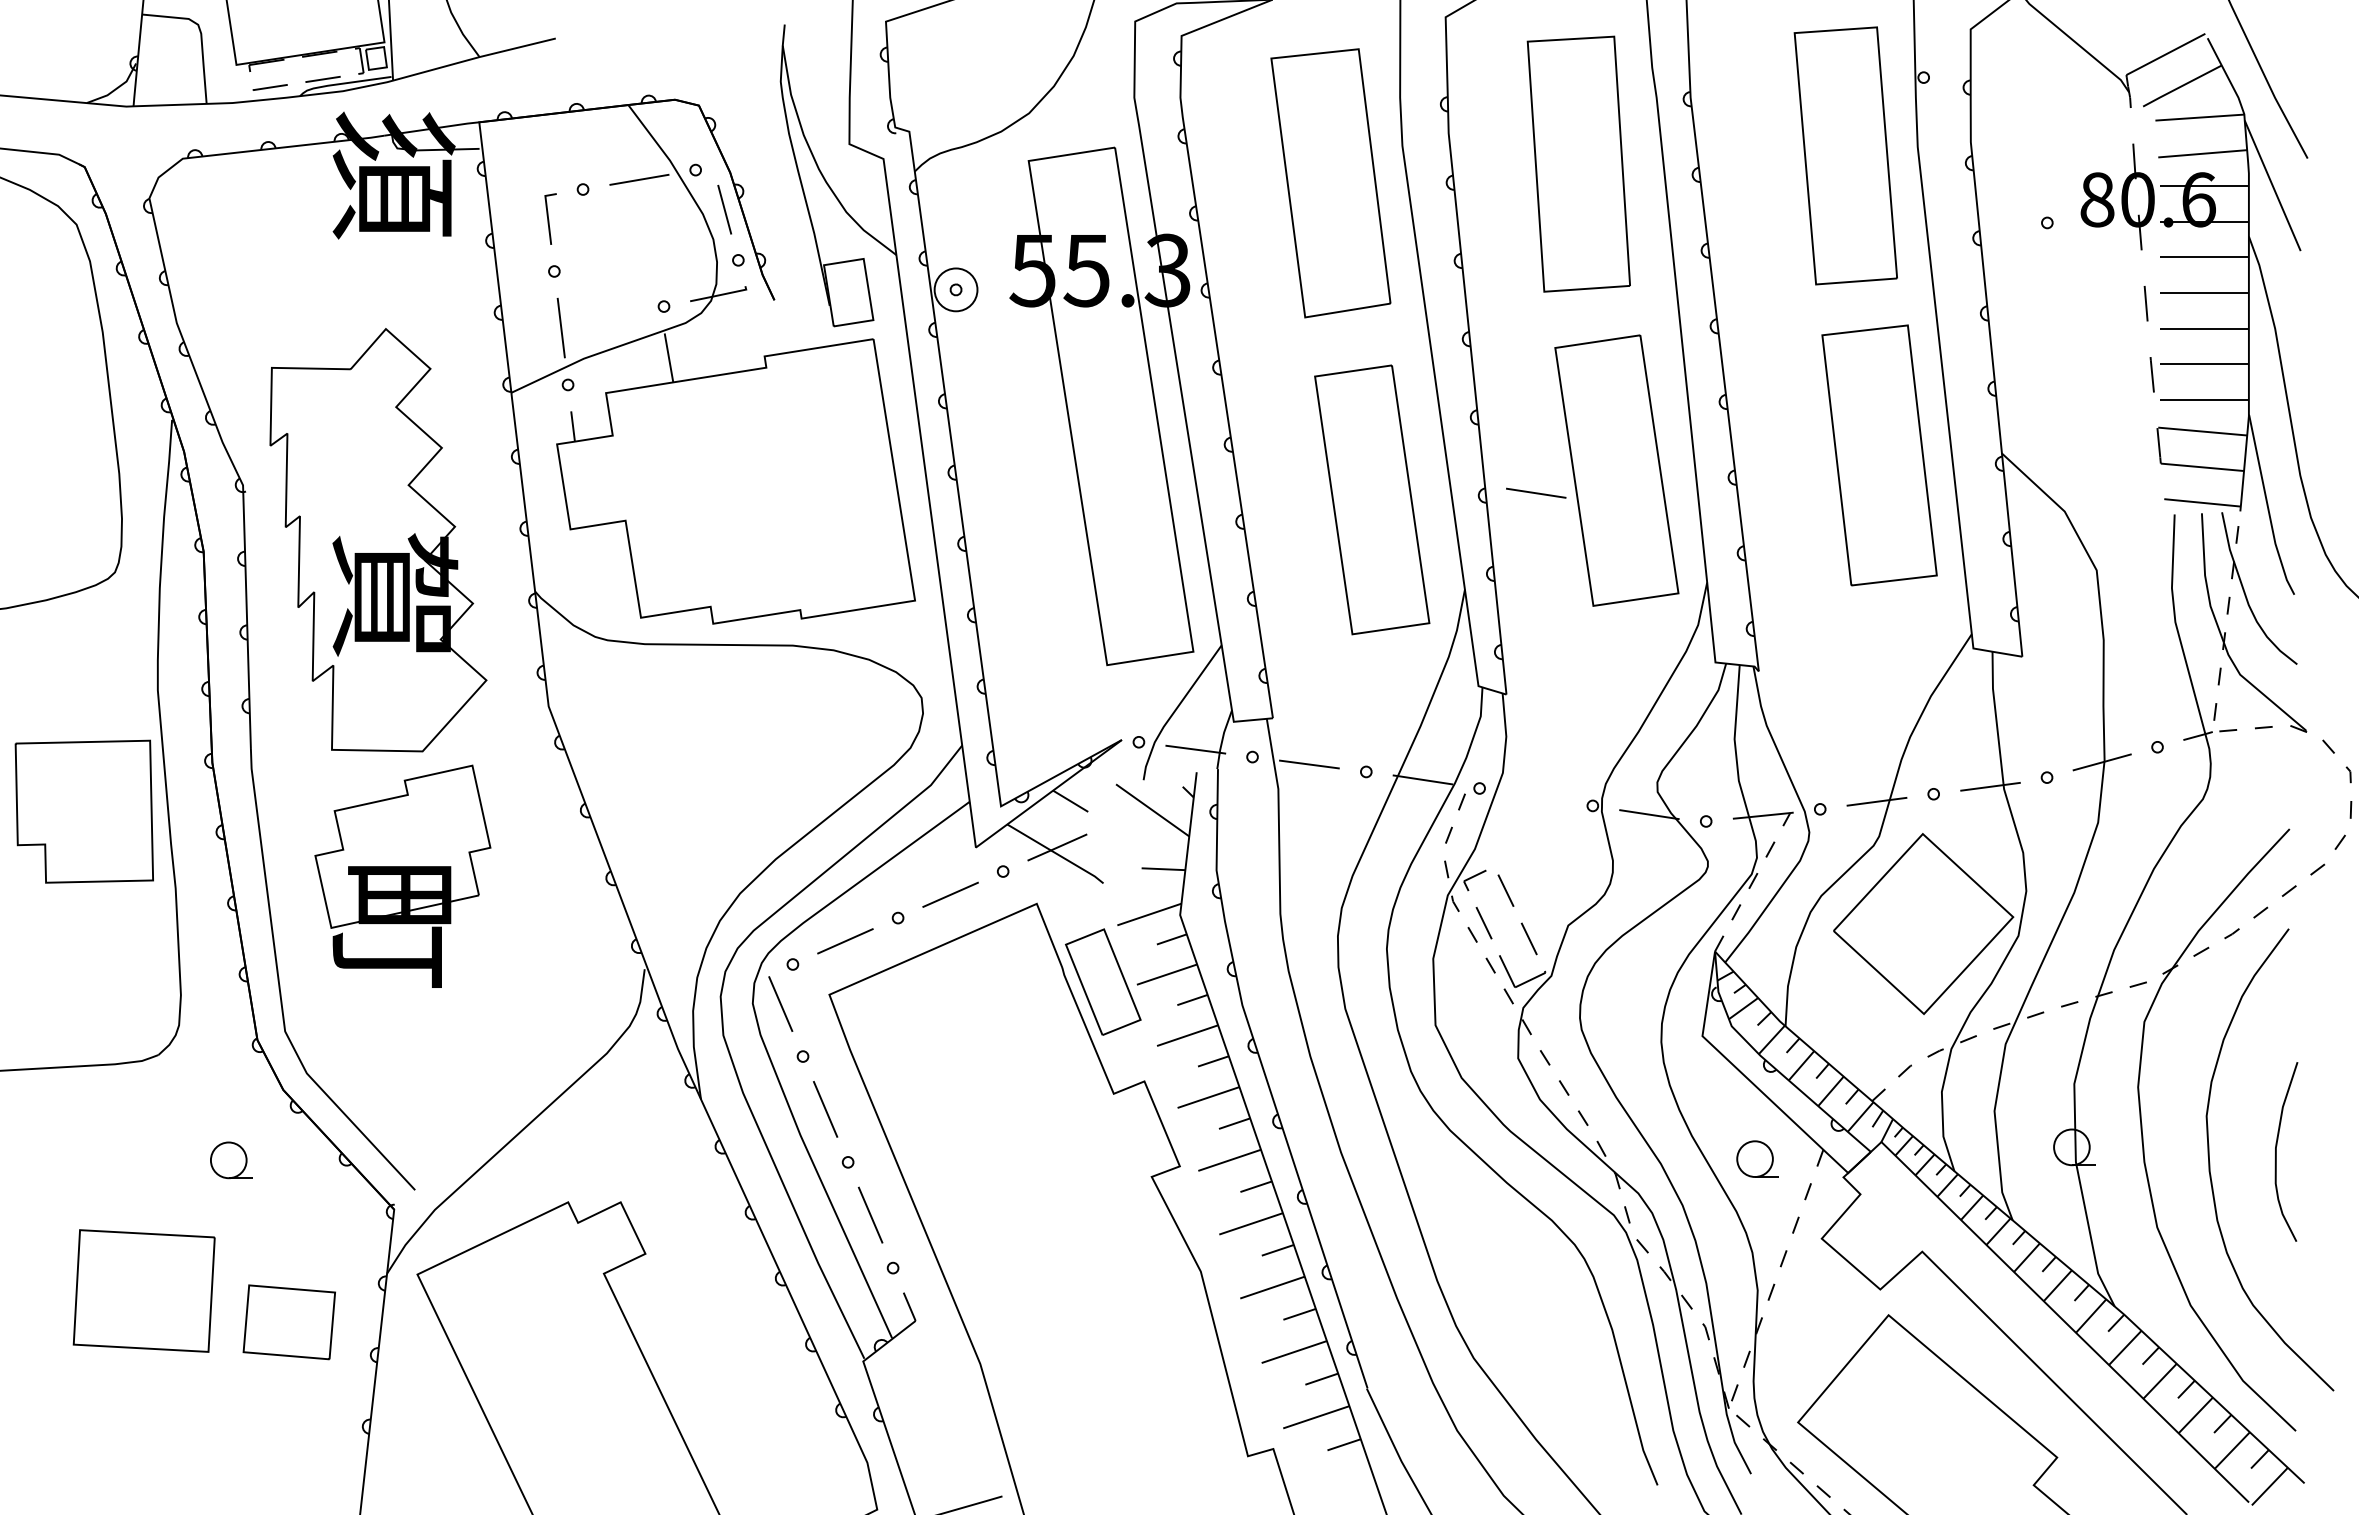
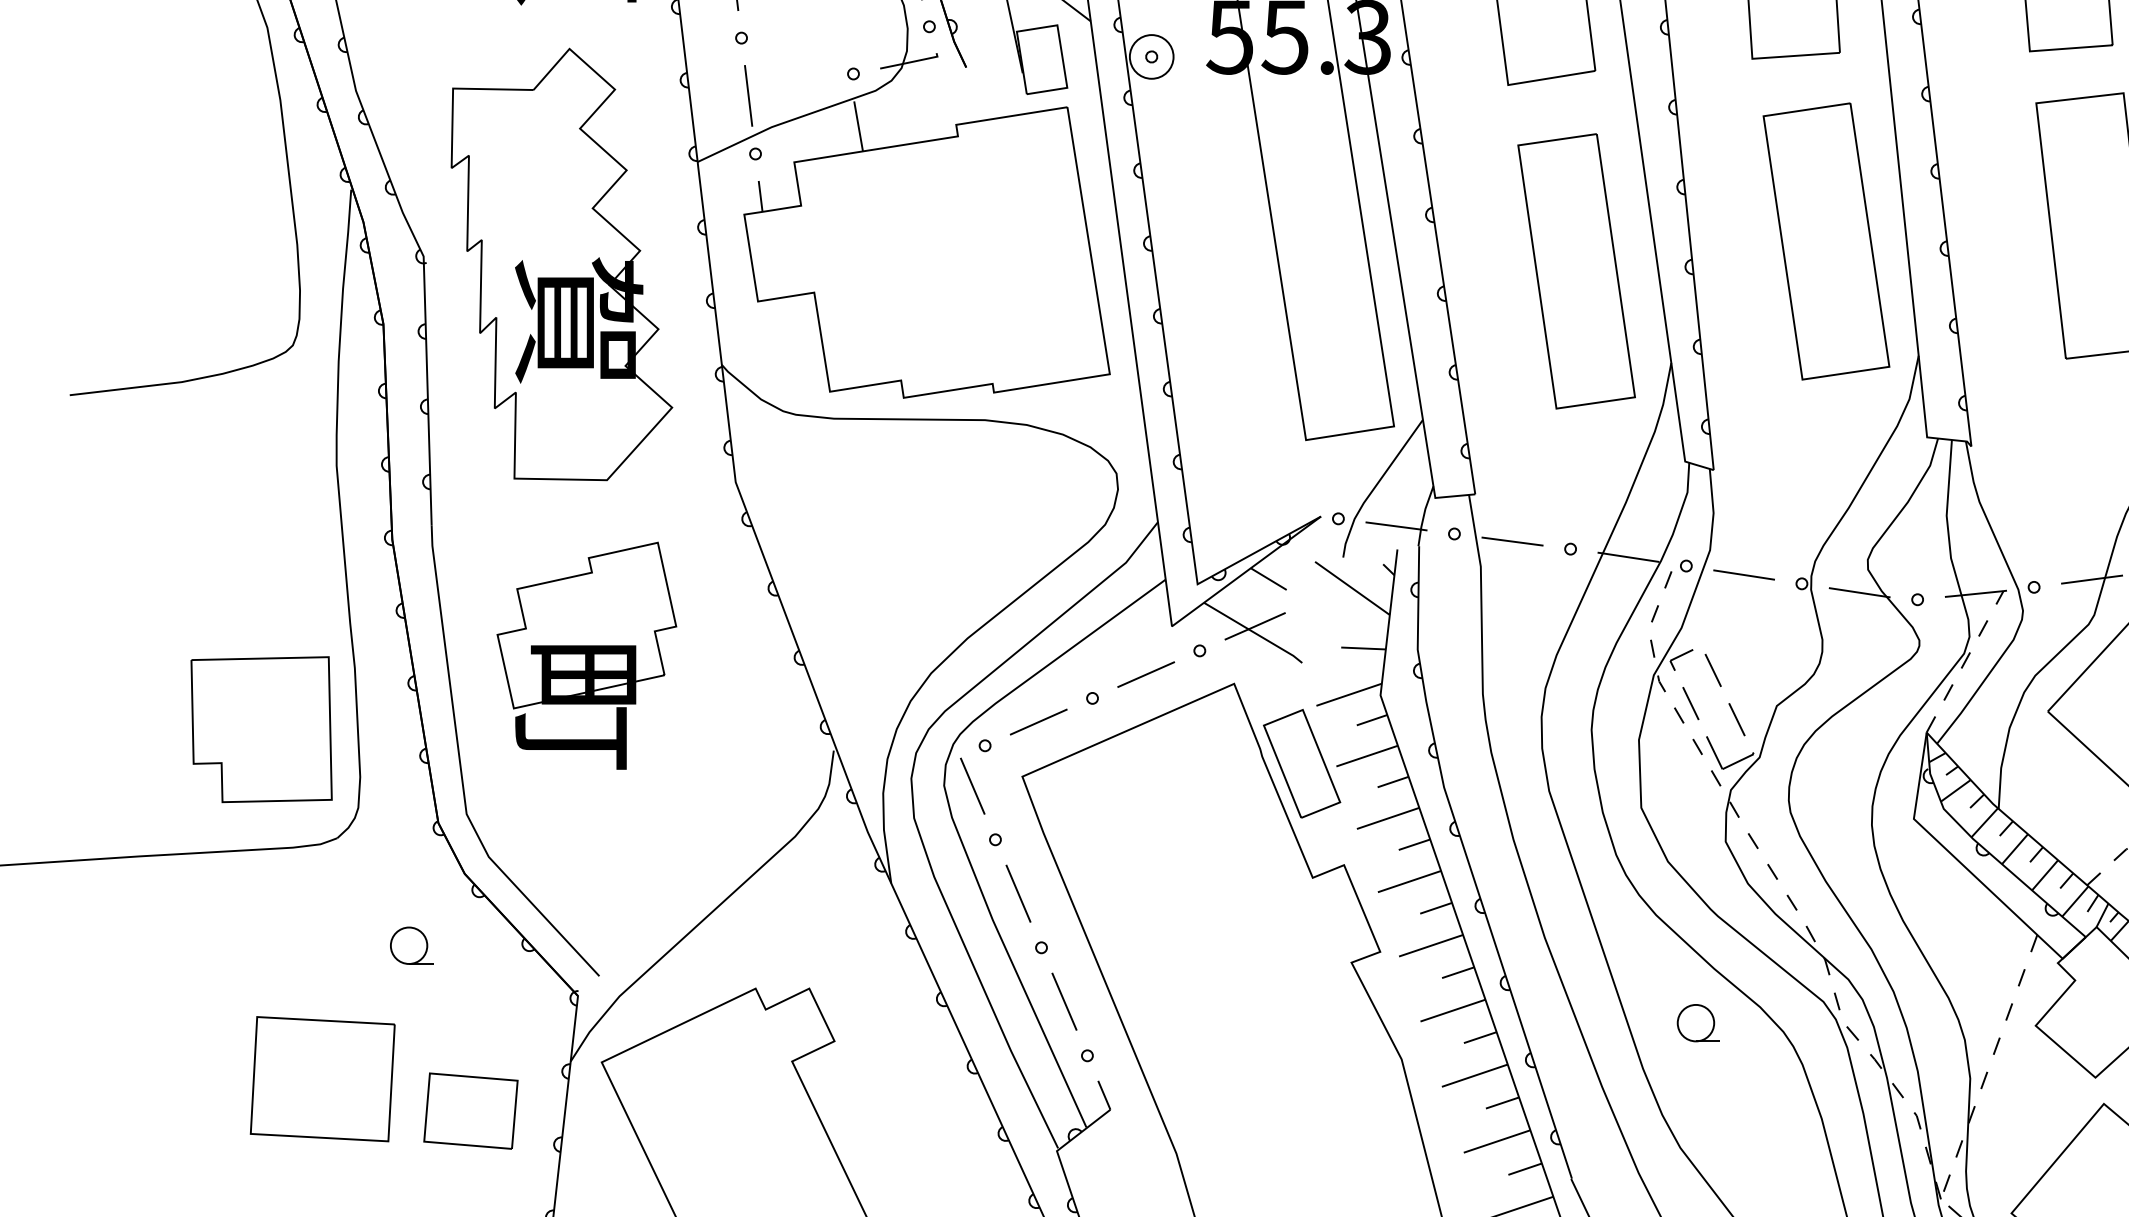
line: (1536, 492) -> (1744, 574), moved
part: (378, 540) -> (561, 264), moved
part: (83, 811) -> (260, 729), moved
part: (1757, 1158) -> (1698, 1022), moved

